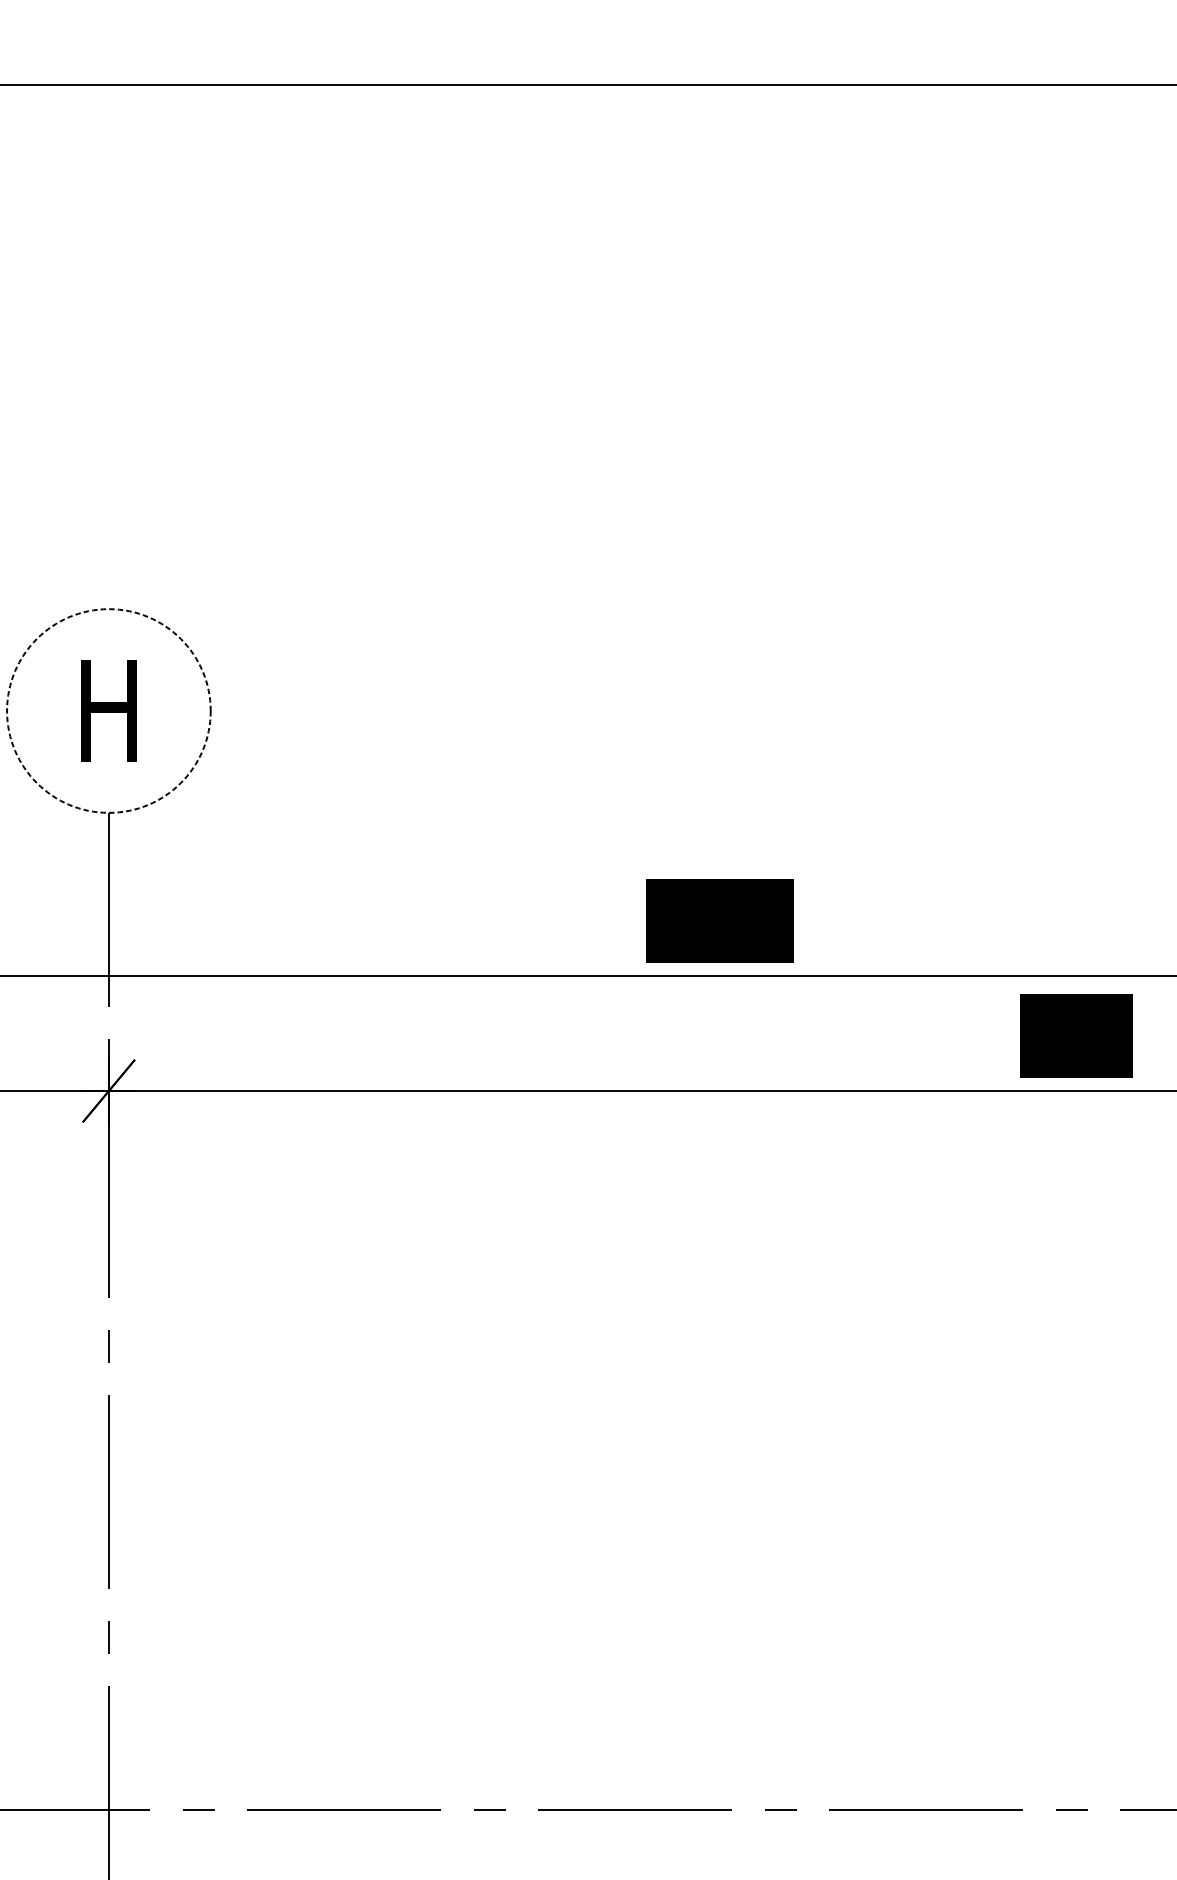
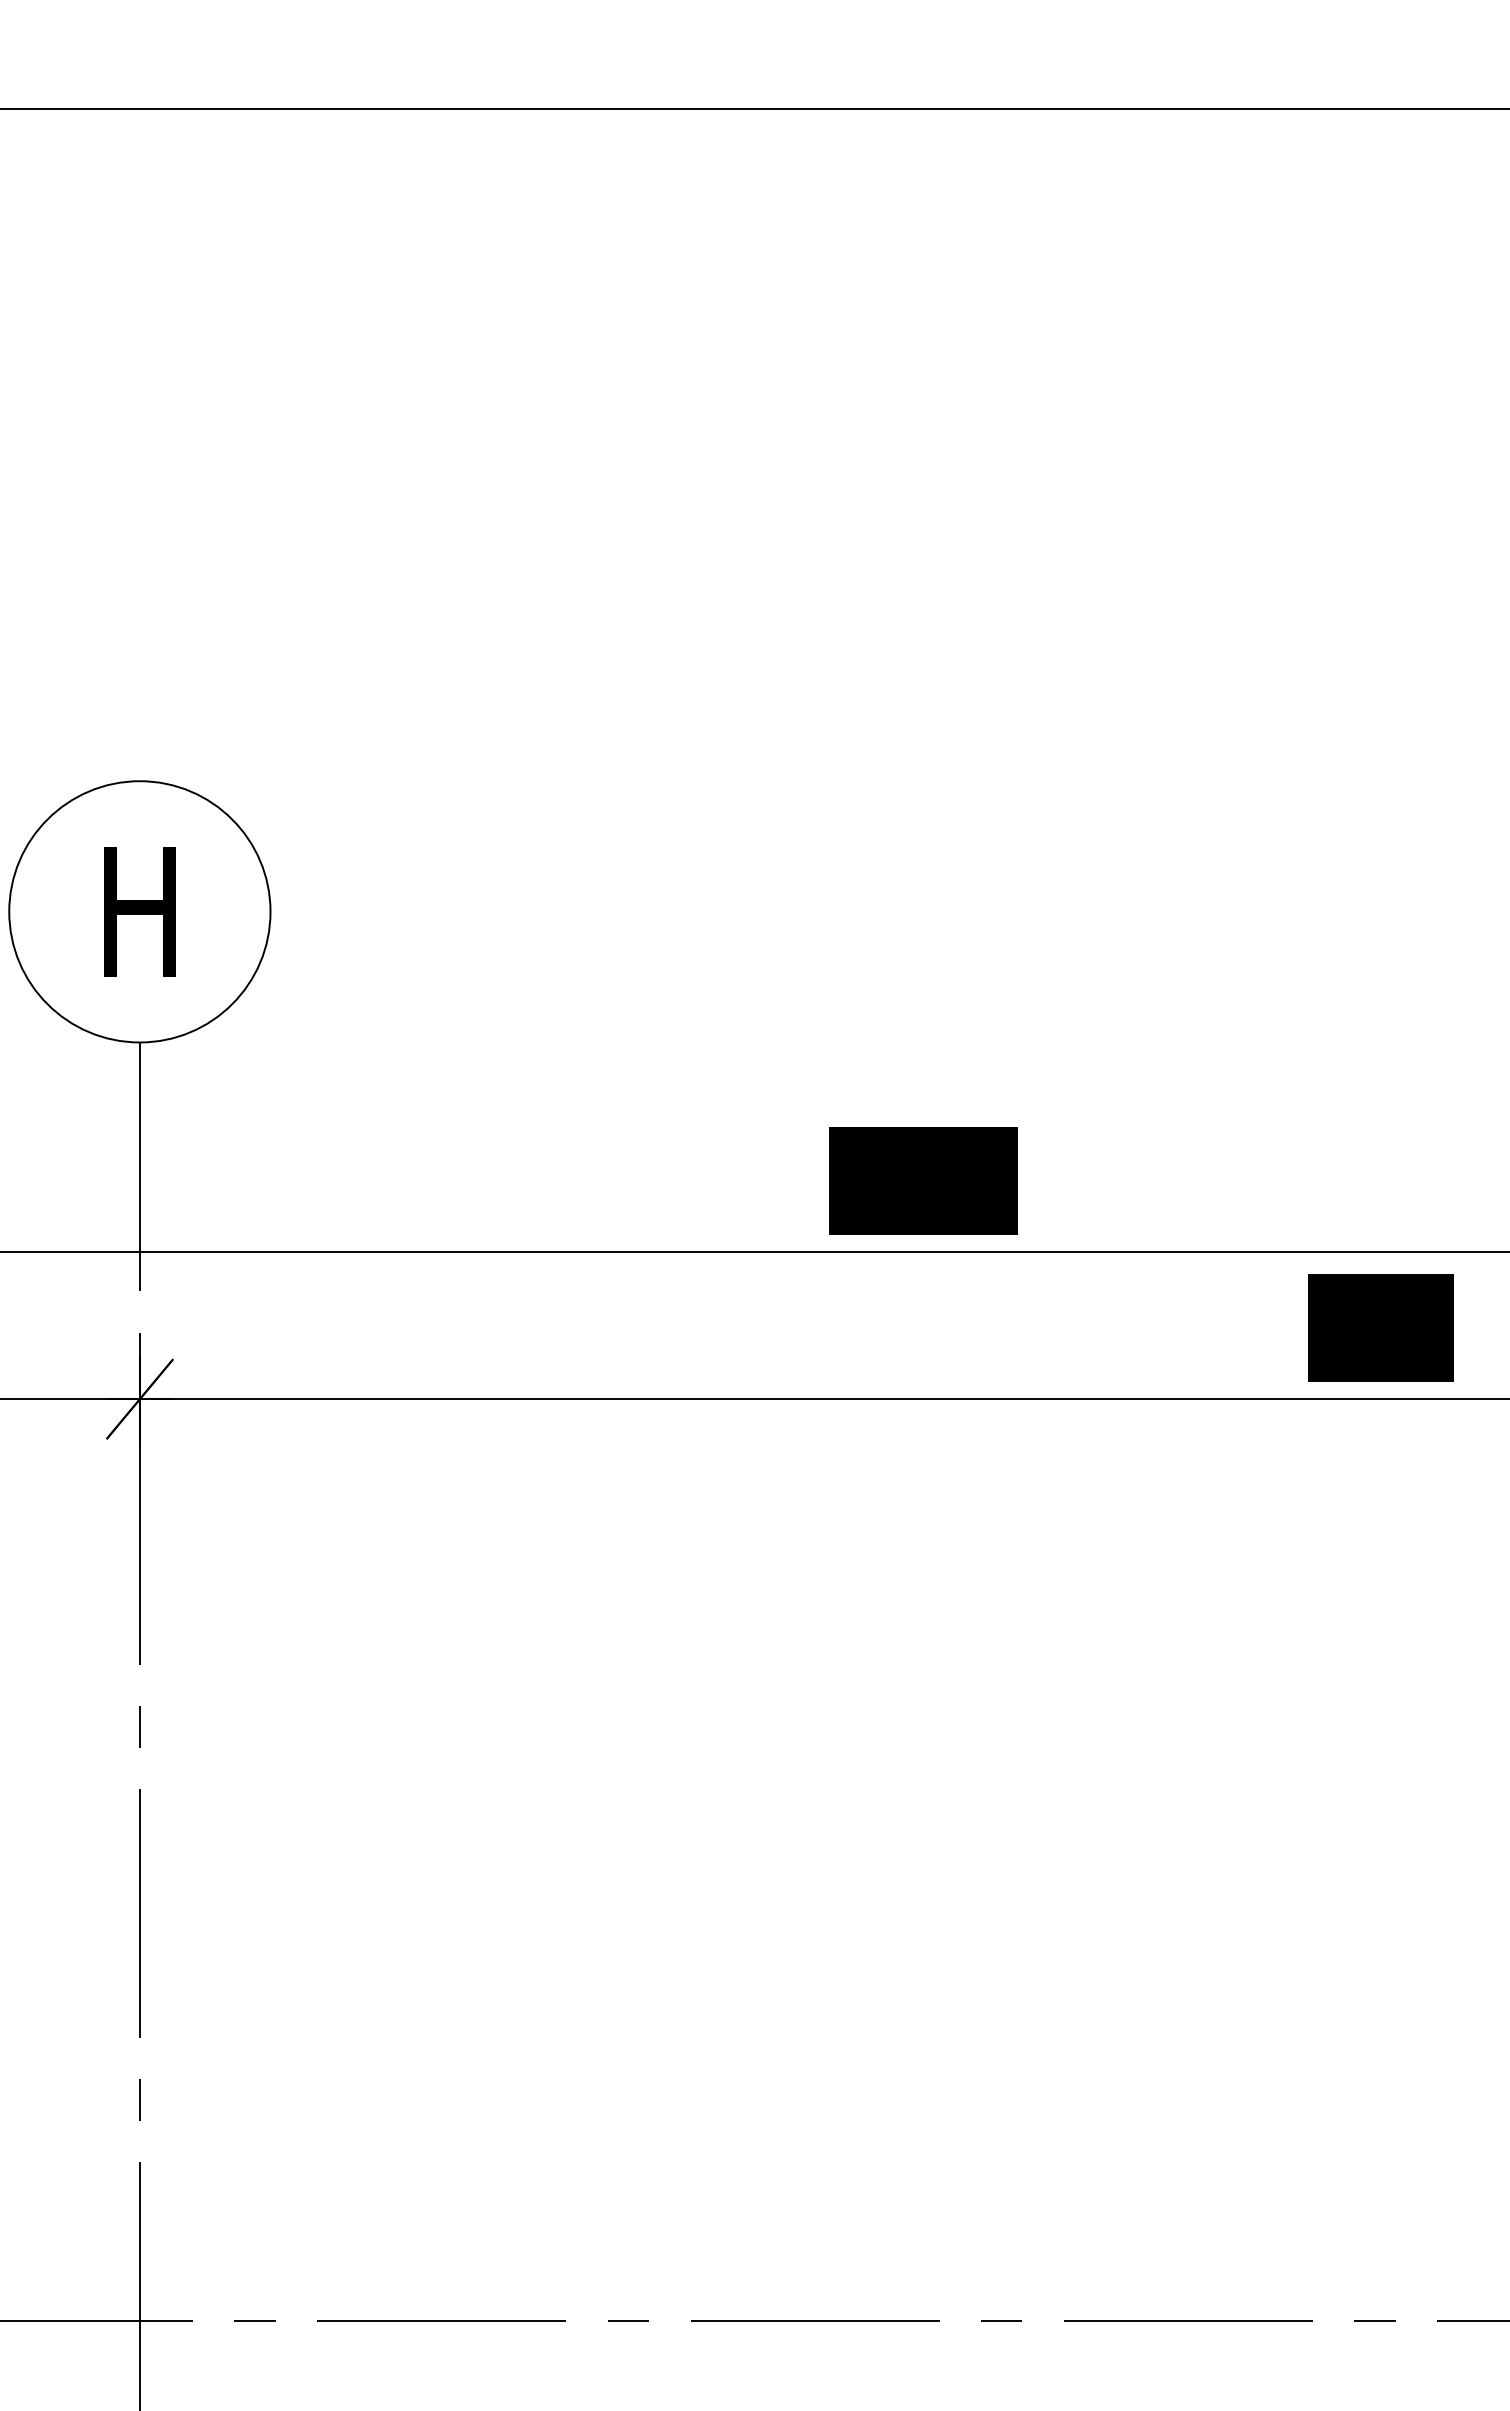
circle: (108, 710) -> (139, 911), dashed -> solid

